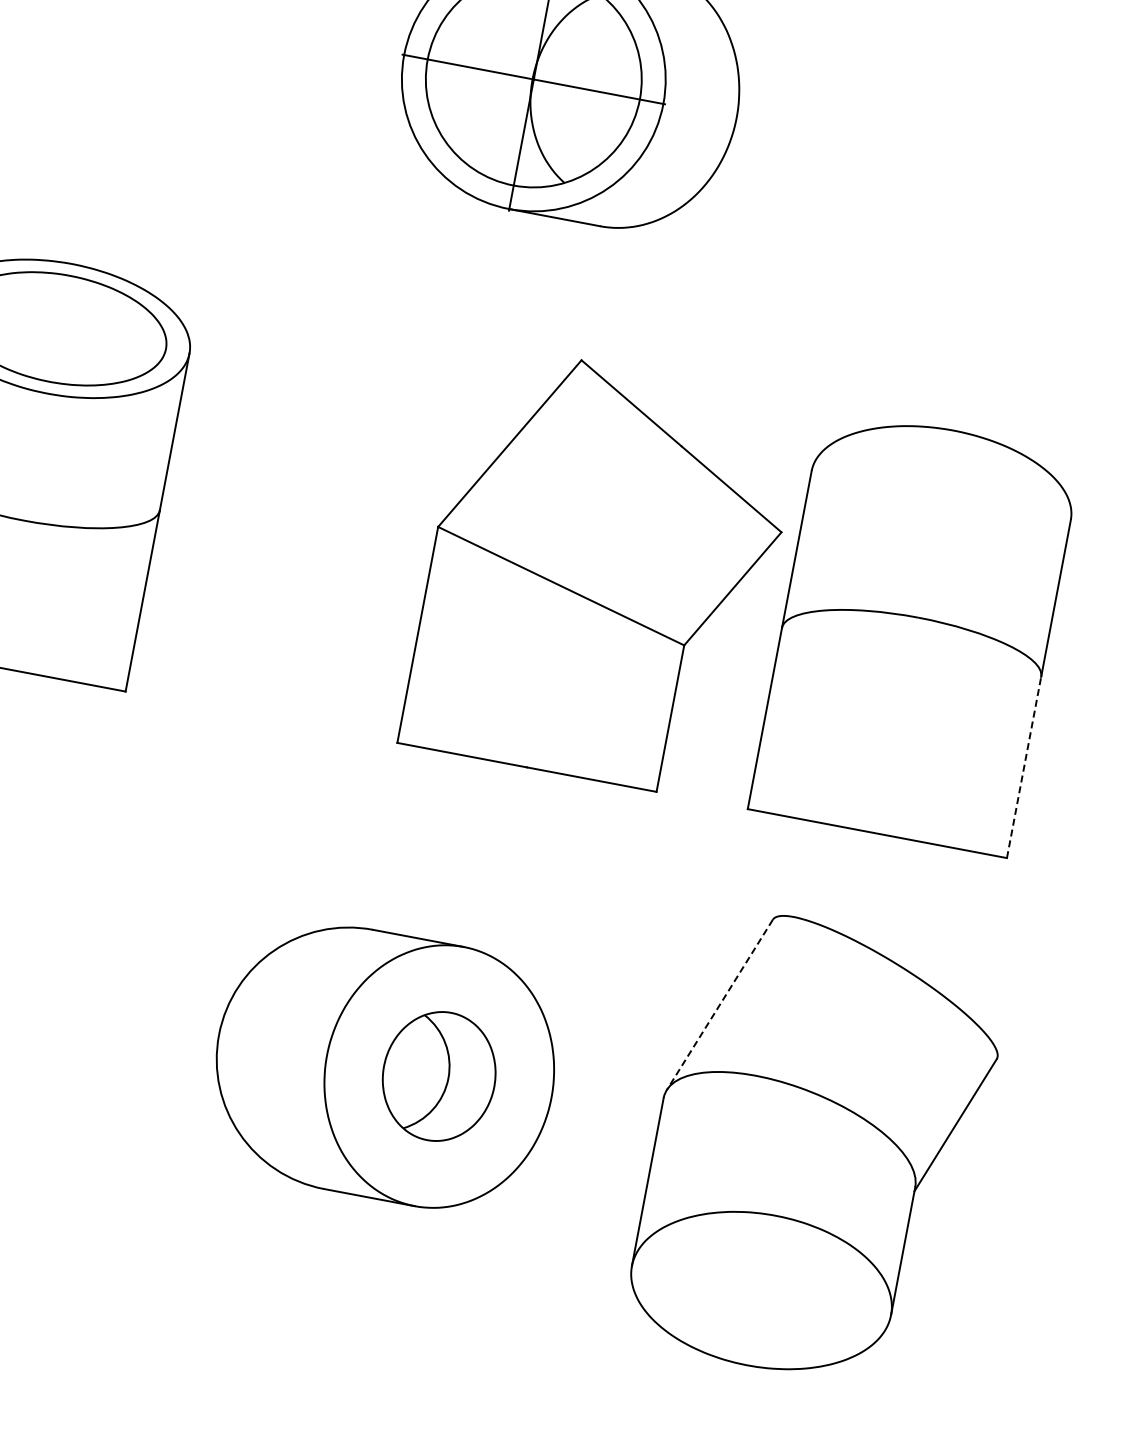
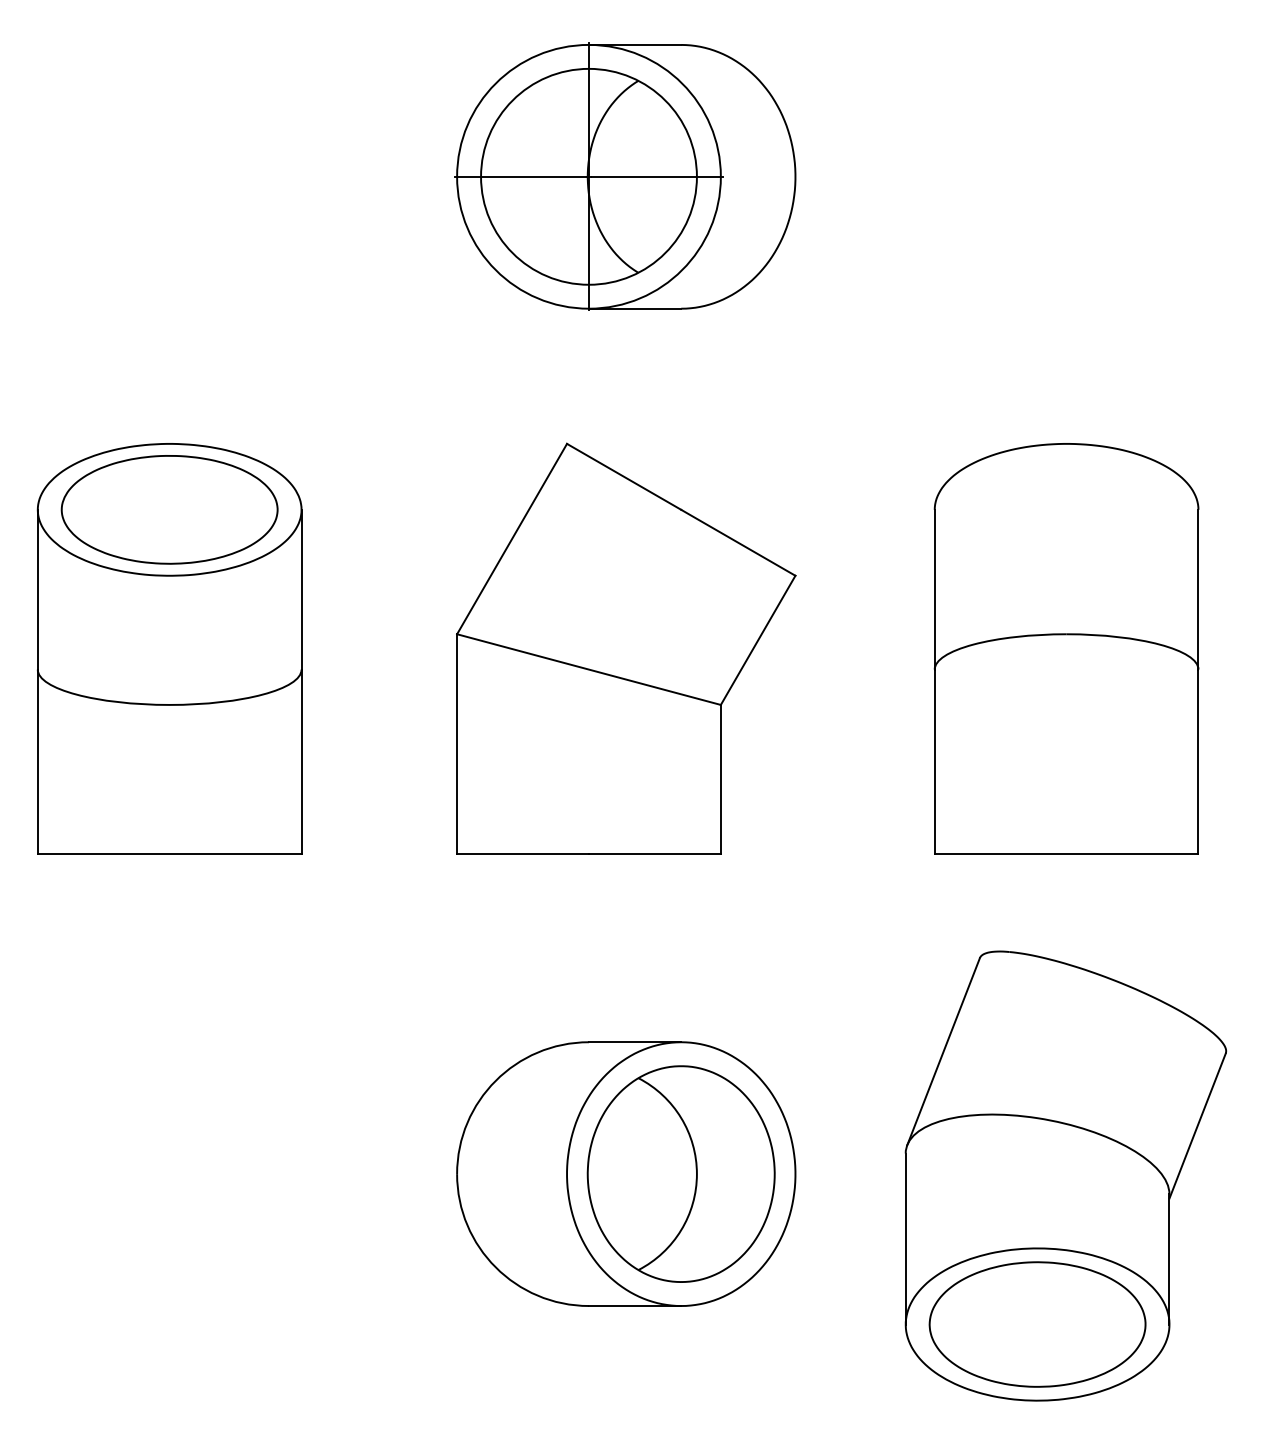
part: (601, 572) -> (626, 648), moved
line: (1024, 767) -> (1198, 761), dashed -> solid
line: (719, 1005) -> (943, 1052), dashed -> solid
part: (438, 1075) -> (680, 1173), size x1.67
part: (761, 1290) -> (1037, 1324), added

